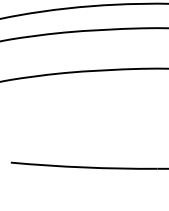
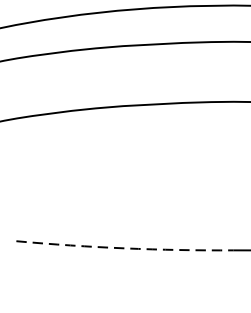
arc: (84, 167) -> (125, 248), solid -> dashed

